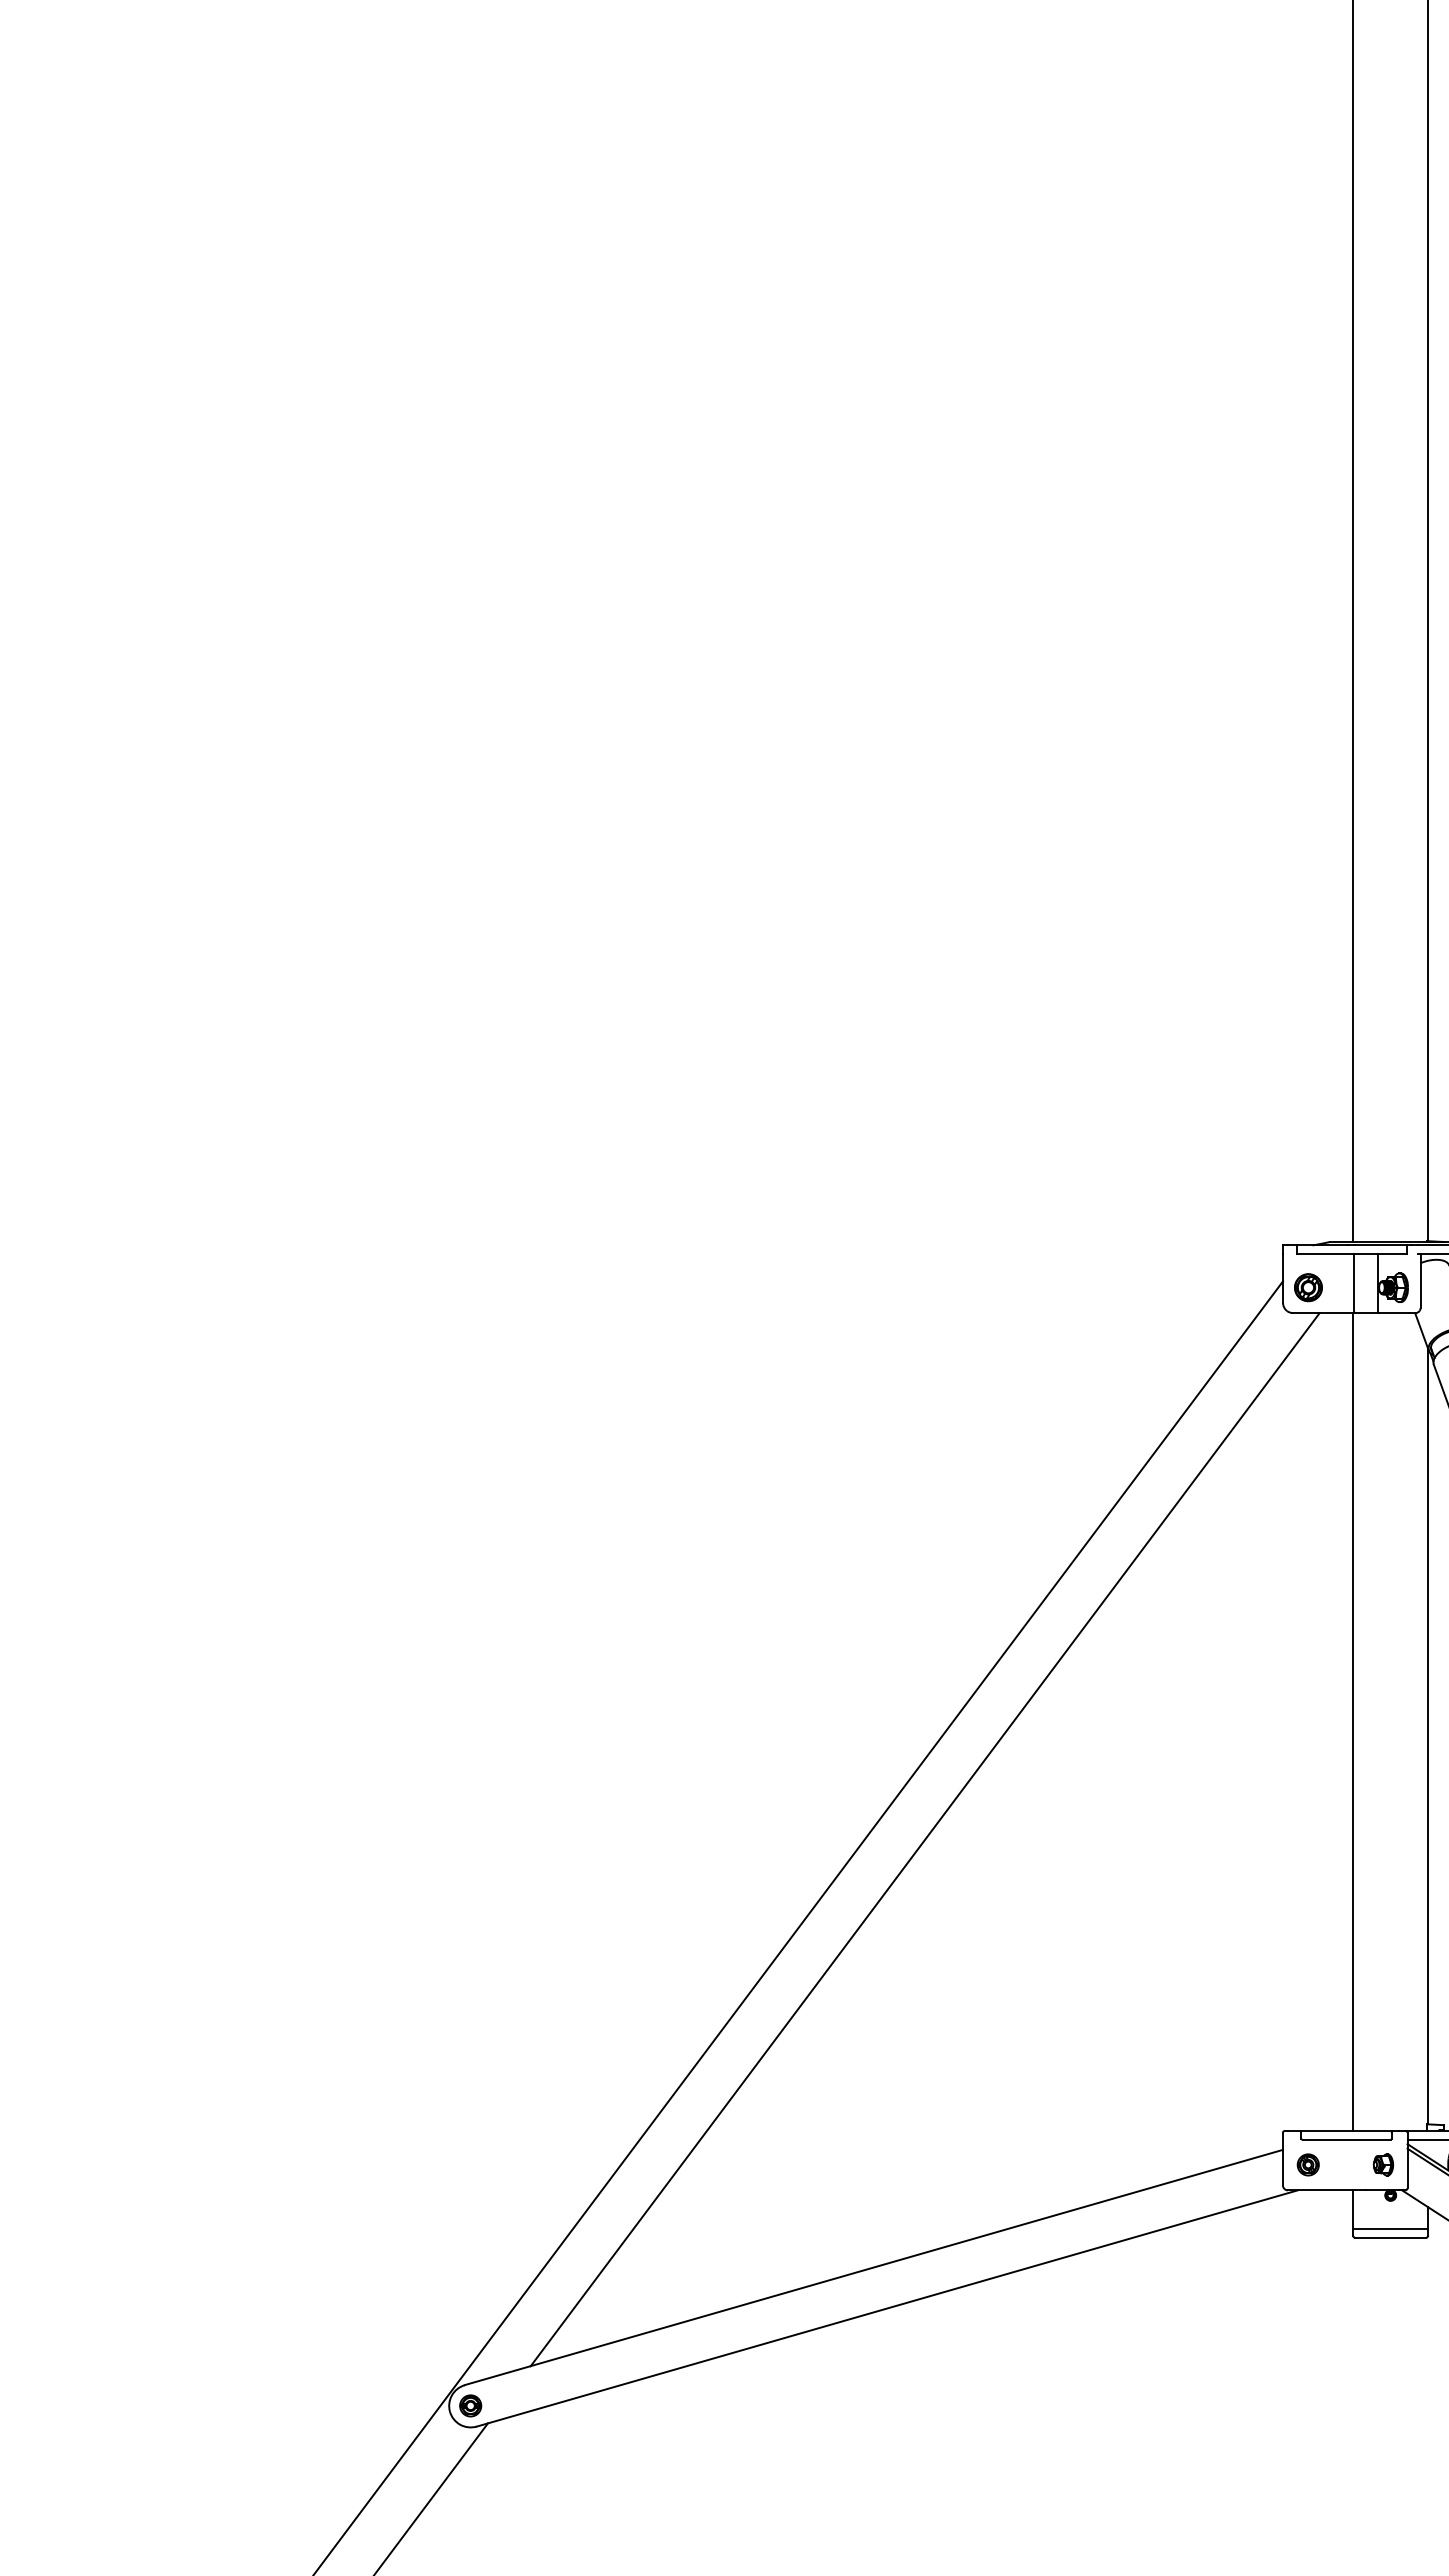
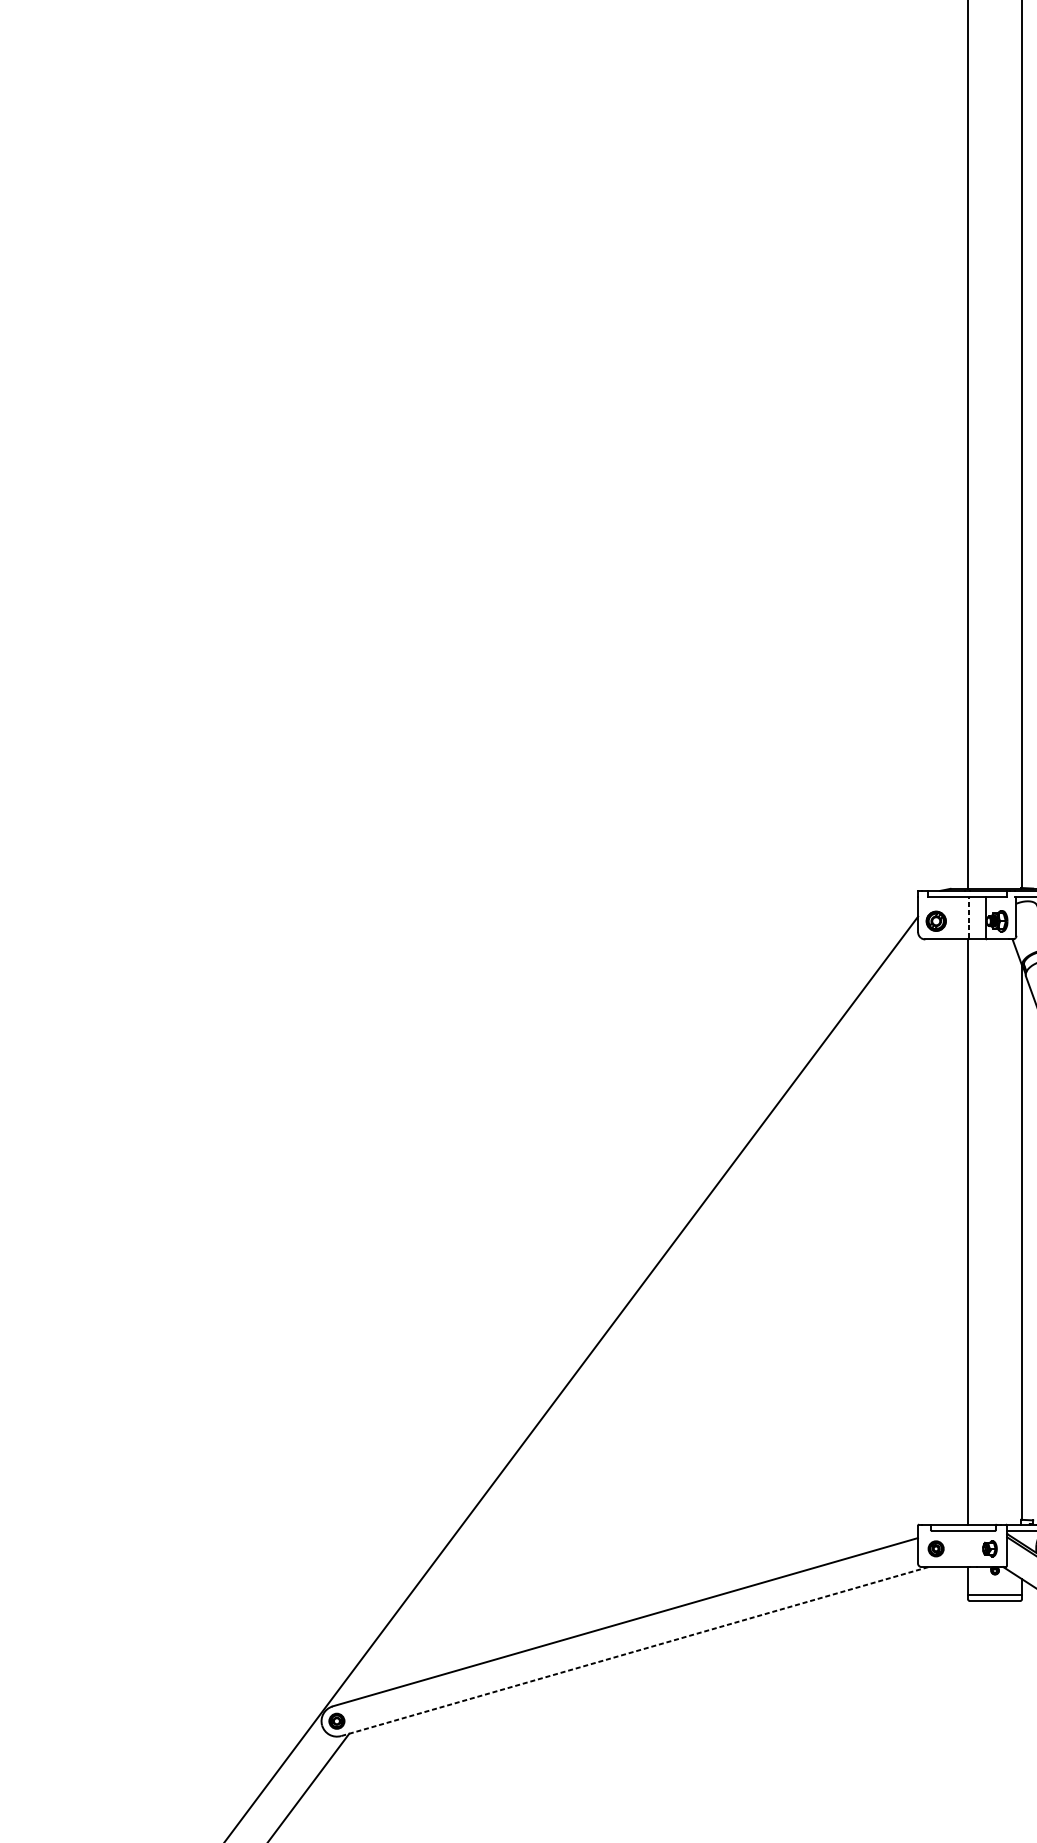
line: (1354, 1282) -> (969, 917), solid -> dashed
line: (924, 1839) -> (661, 1316), removed
line: (887, 2308) -> (635, 1651), solid -> dashed

